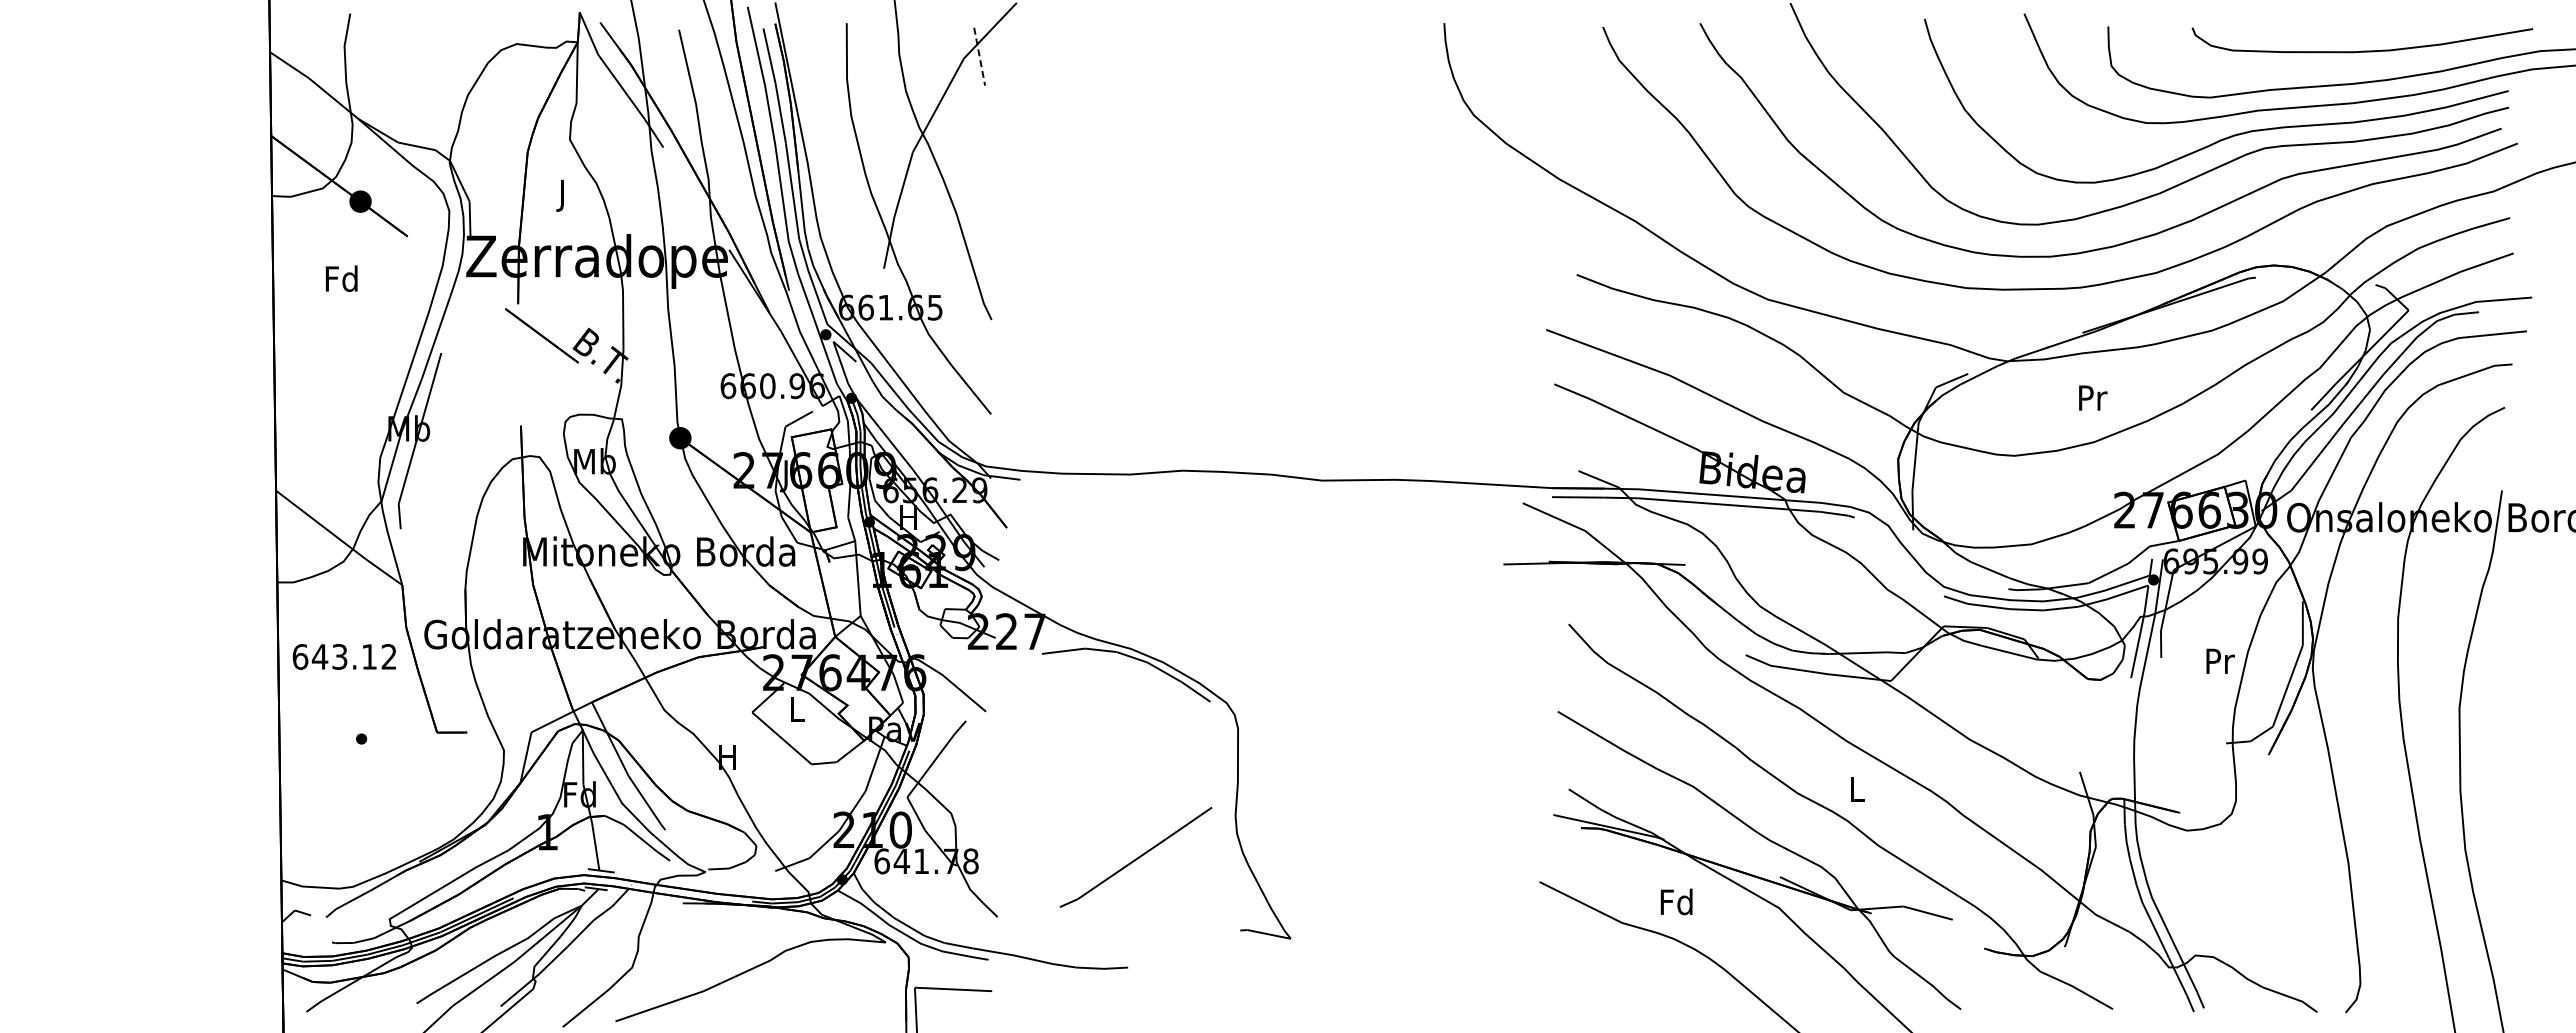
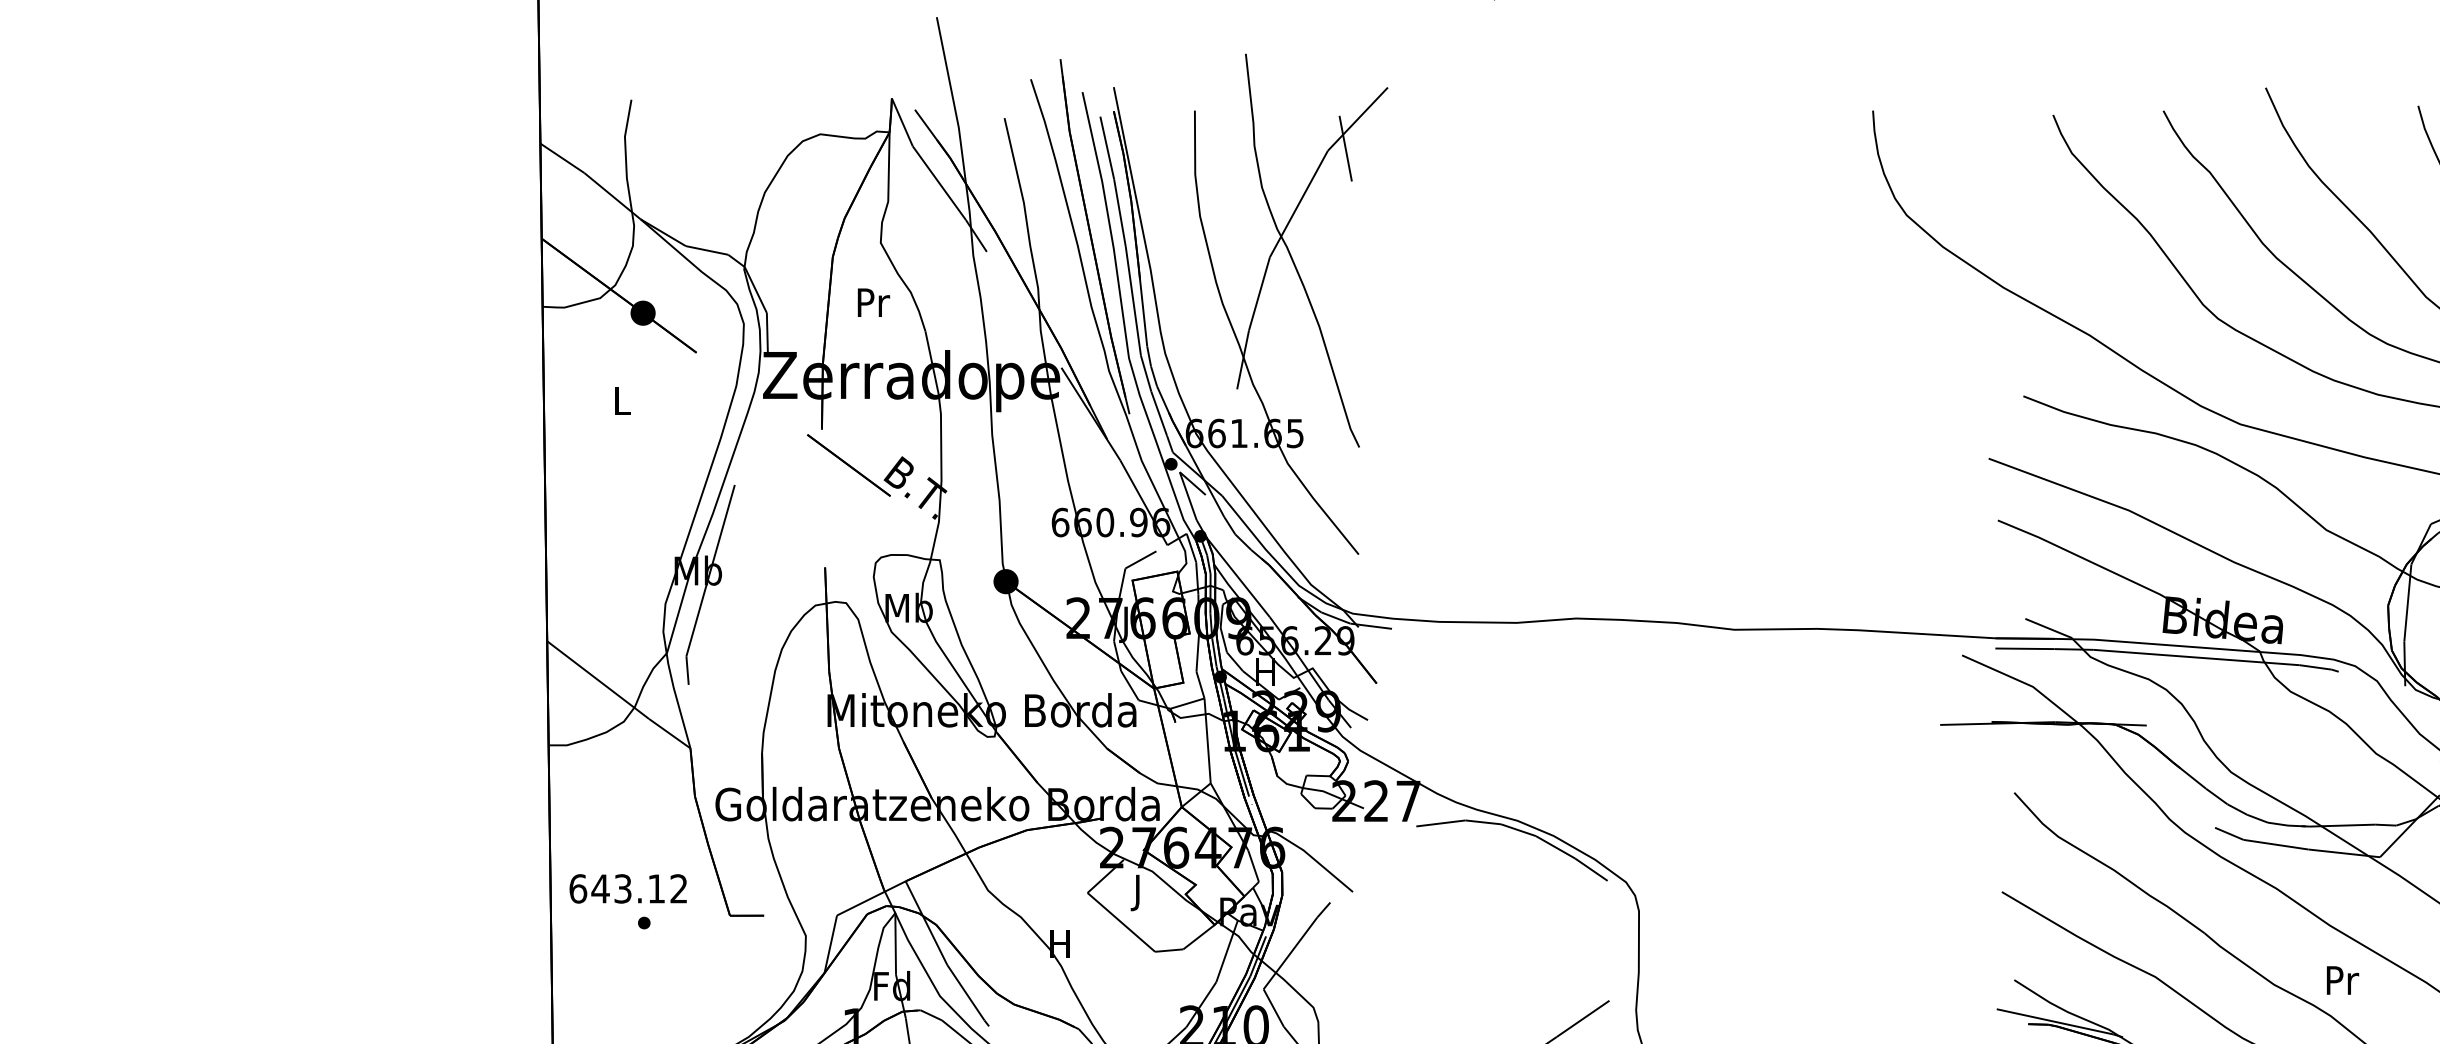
line: (979, 57) -> (1345, 149), dashed -> solid
text: (563, 195) -> (873, 306), J -> Pr
text: (341, 278) -> (621, 400), Fd -> L
text: (343, 656) -> (627, 888), moved
text: (797, 712) -> (1138, 892), L -> J
text: (1858, 789) -> (2343, 980), L -> Pr

